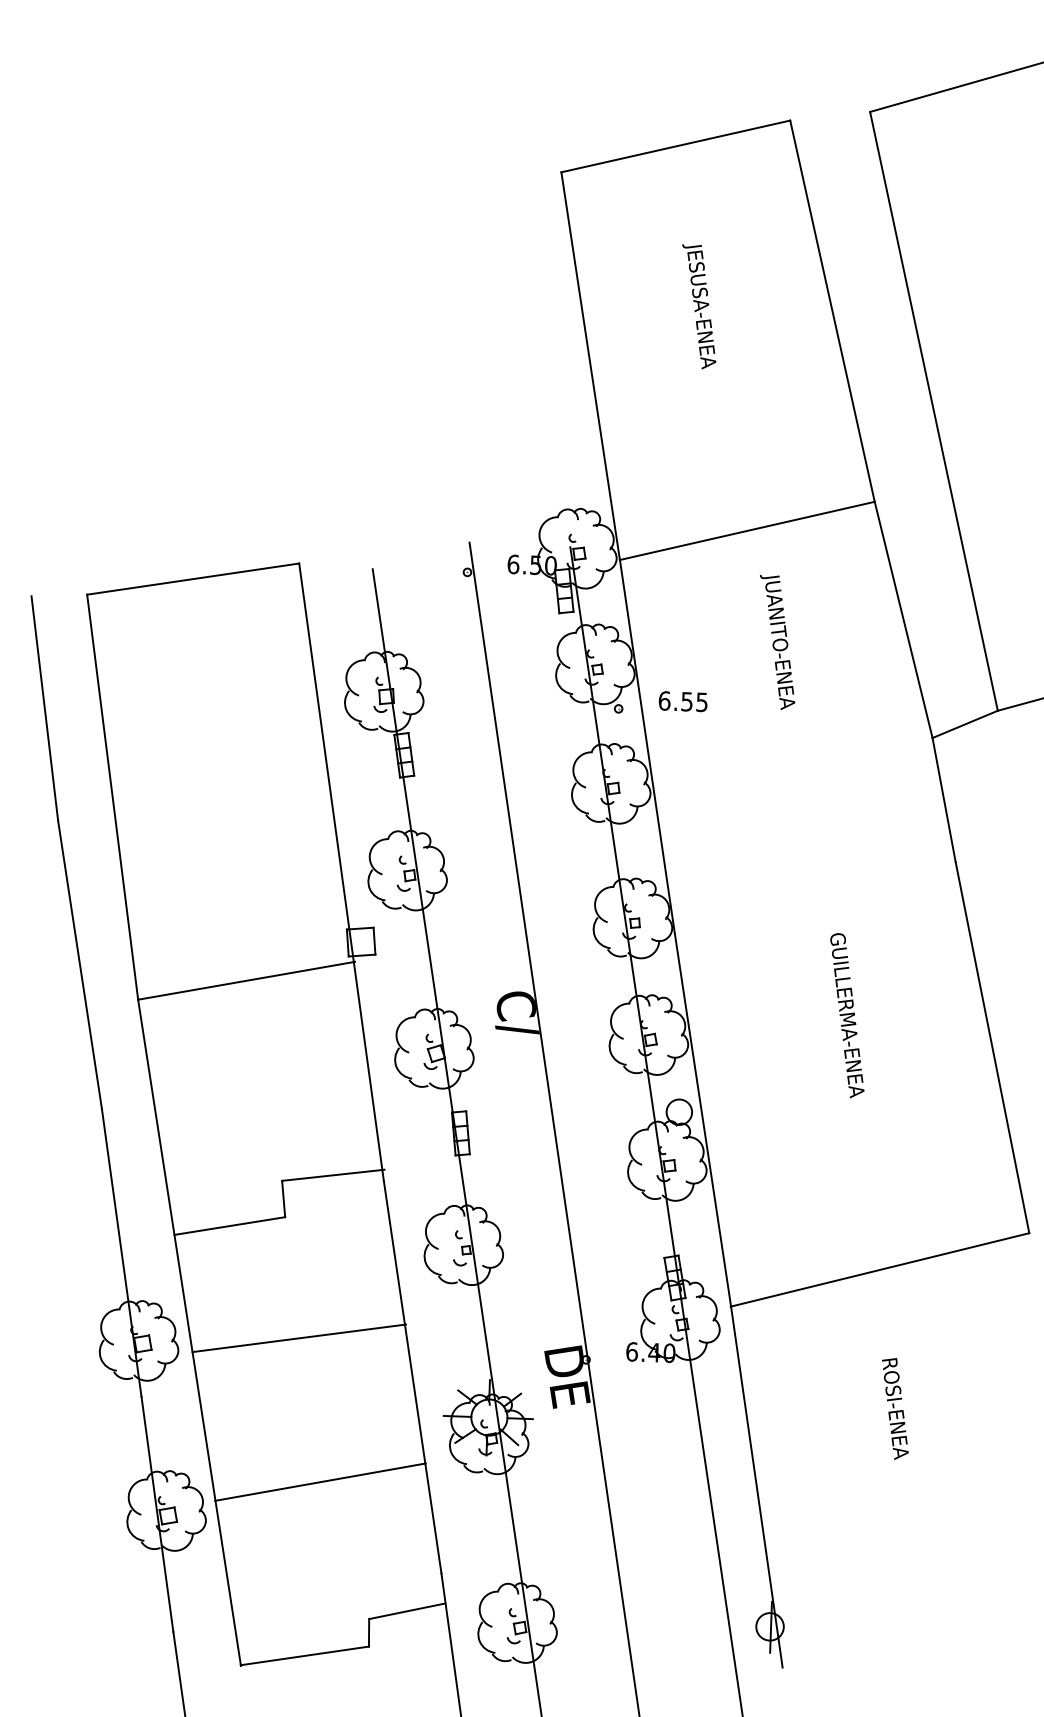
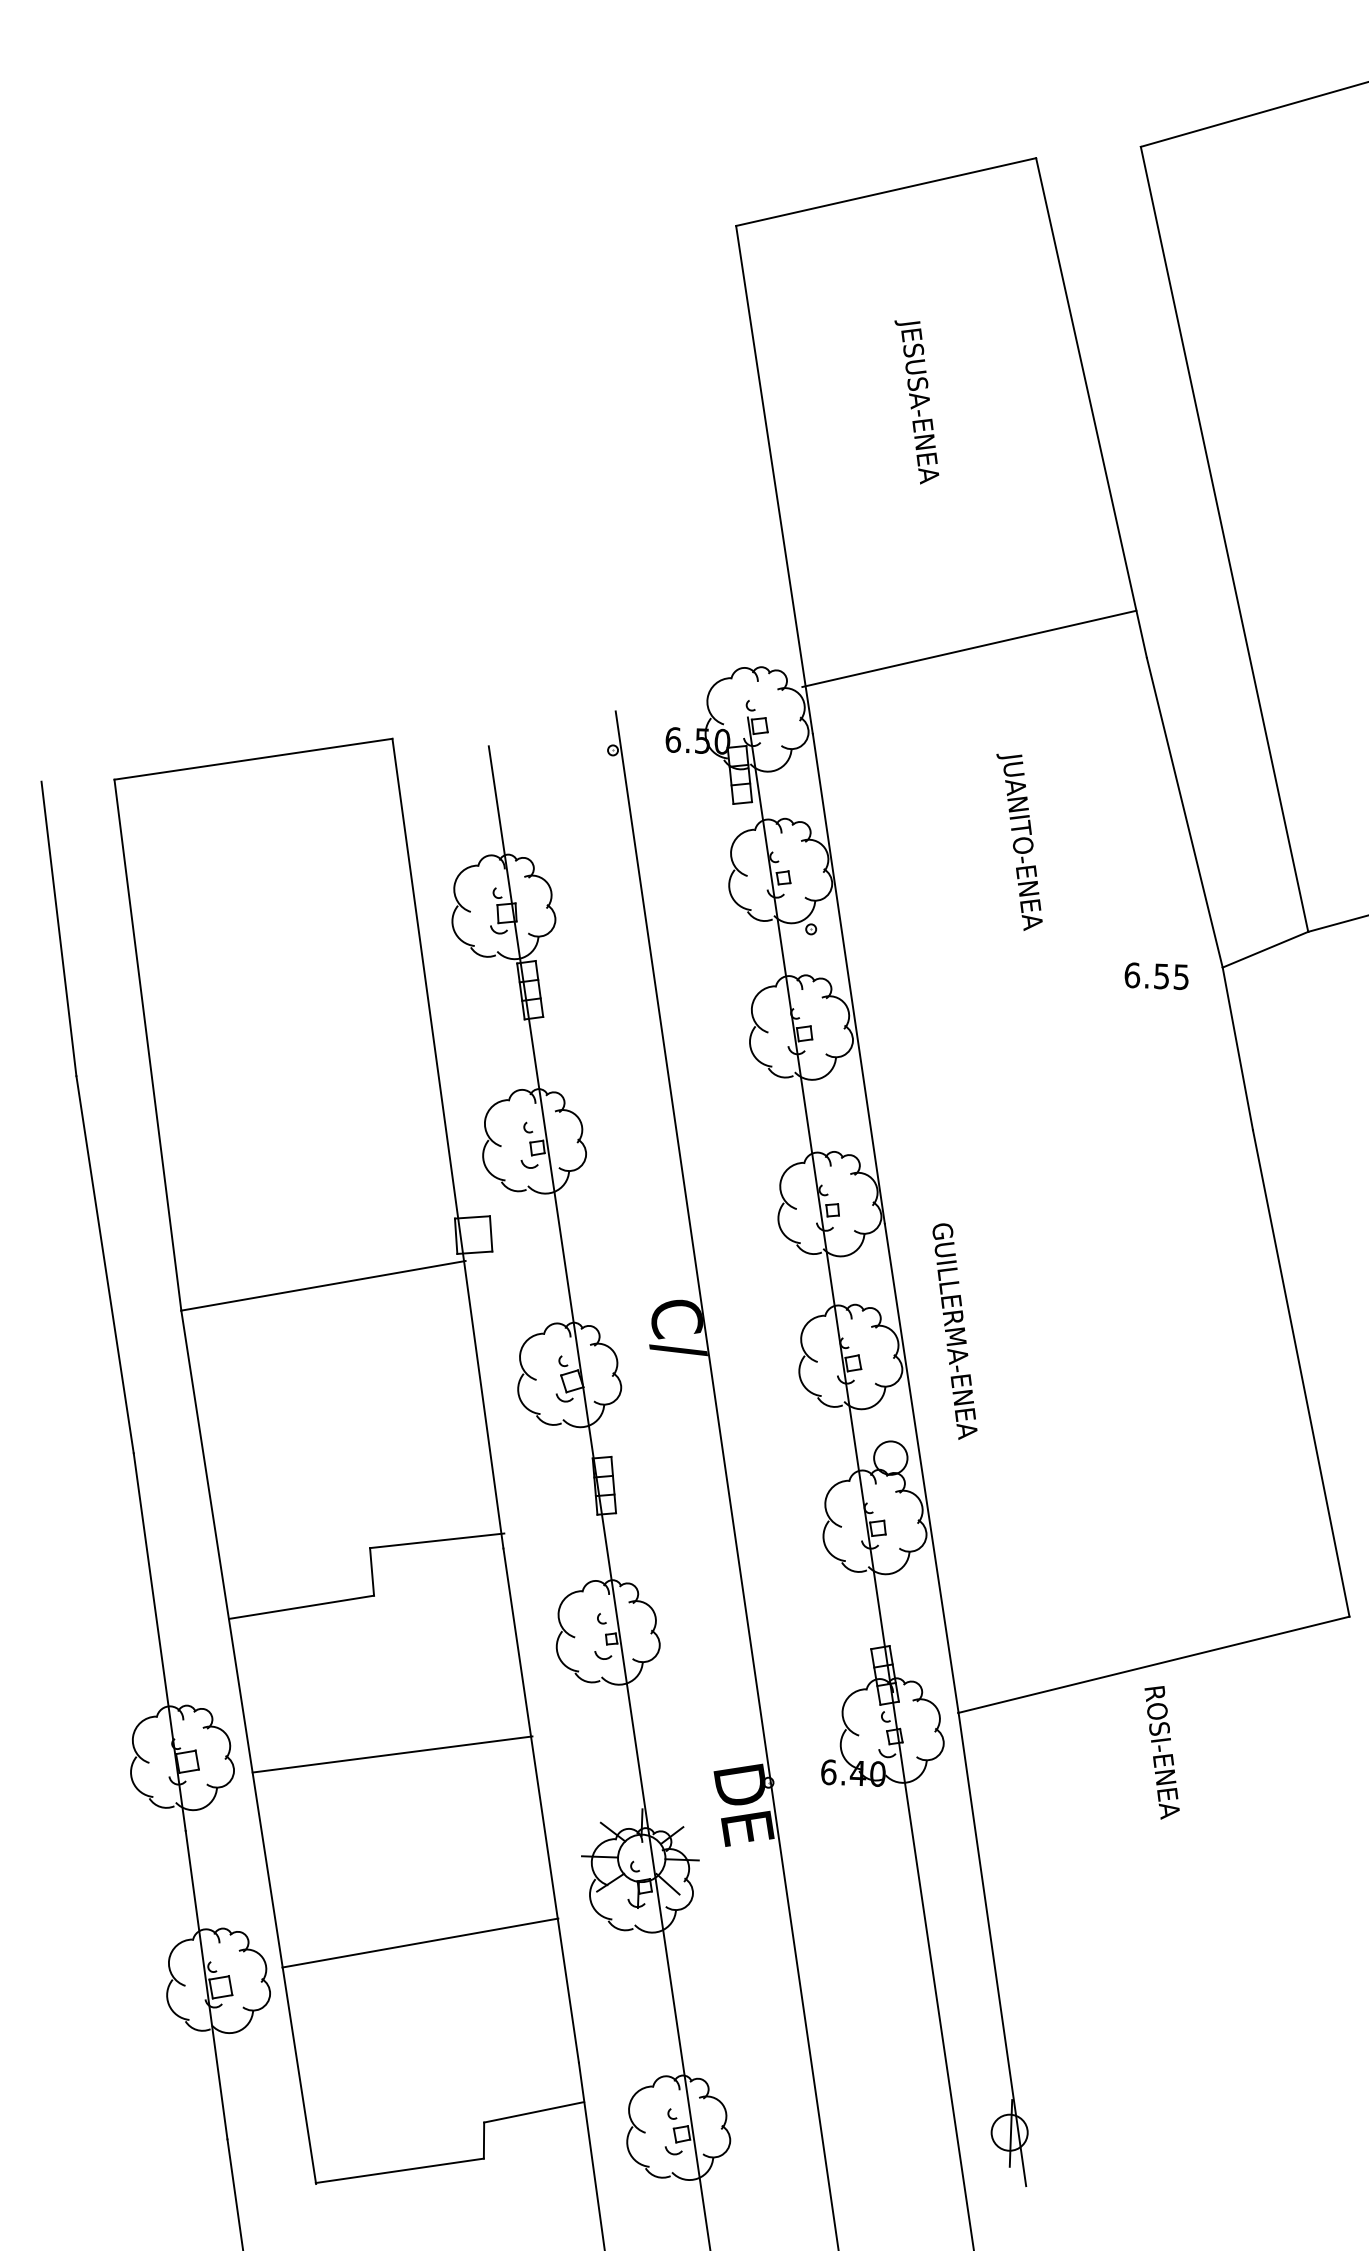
line: (746, 530) -> (968, 648), moved
text: (682, 701) -> (1155, 976), moved
text: (847, 1015) -> (955, 1331), moved
text: (895, 1408) -> (1162, 1752), moved

